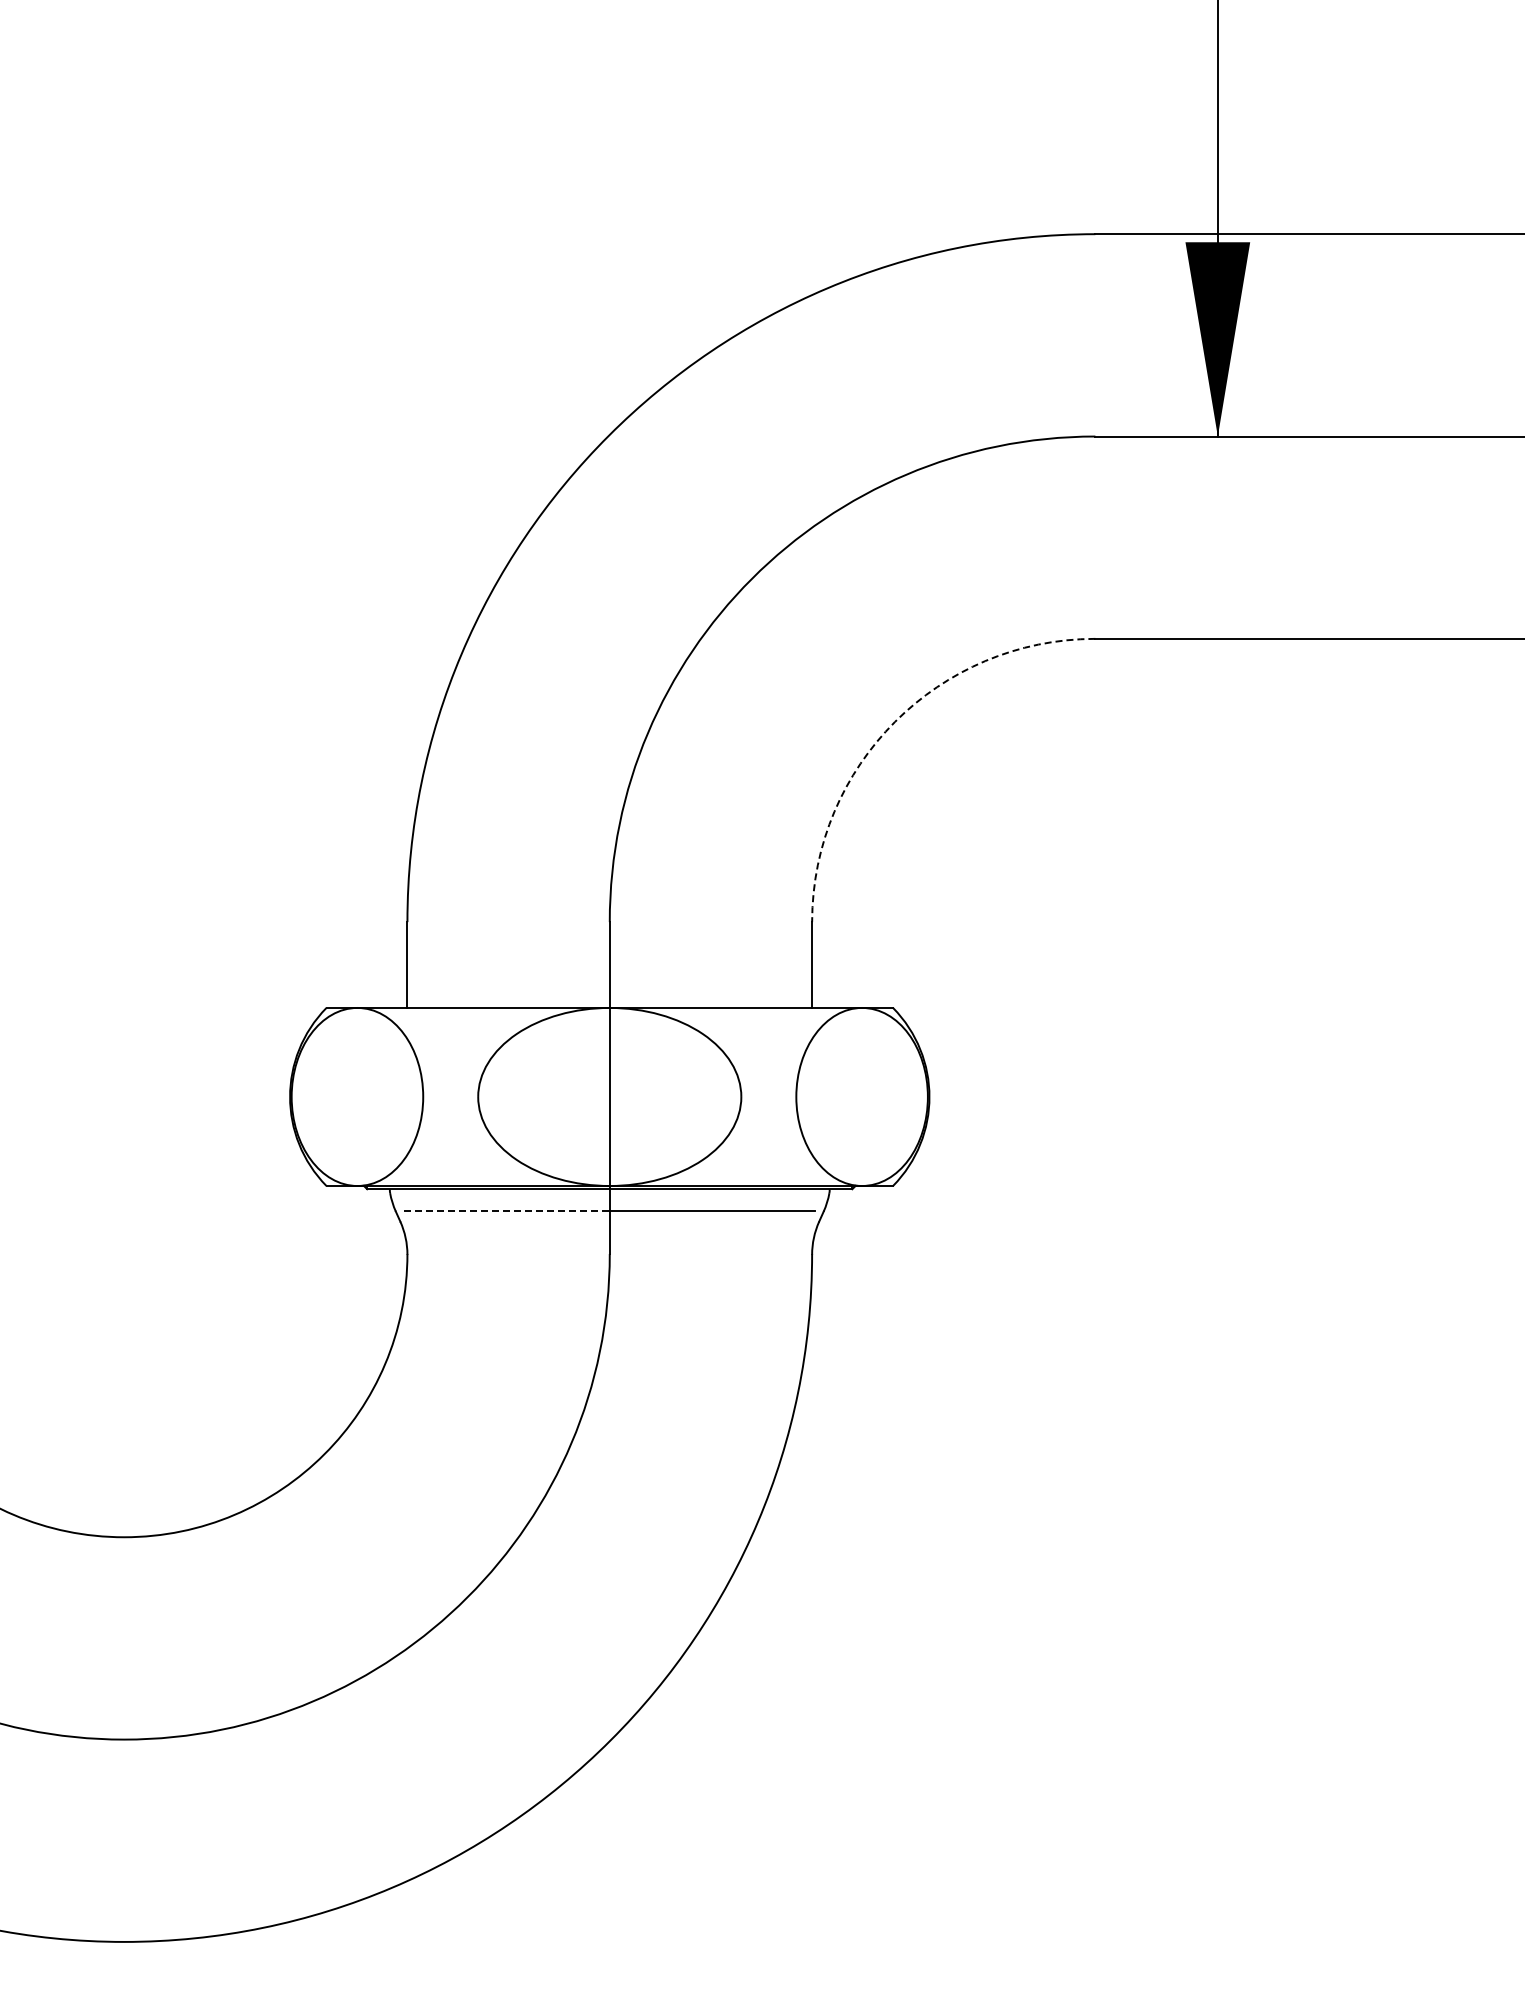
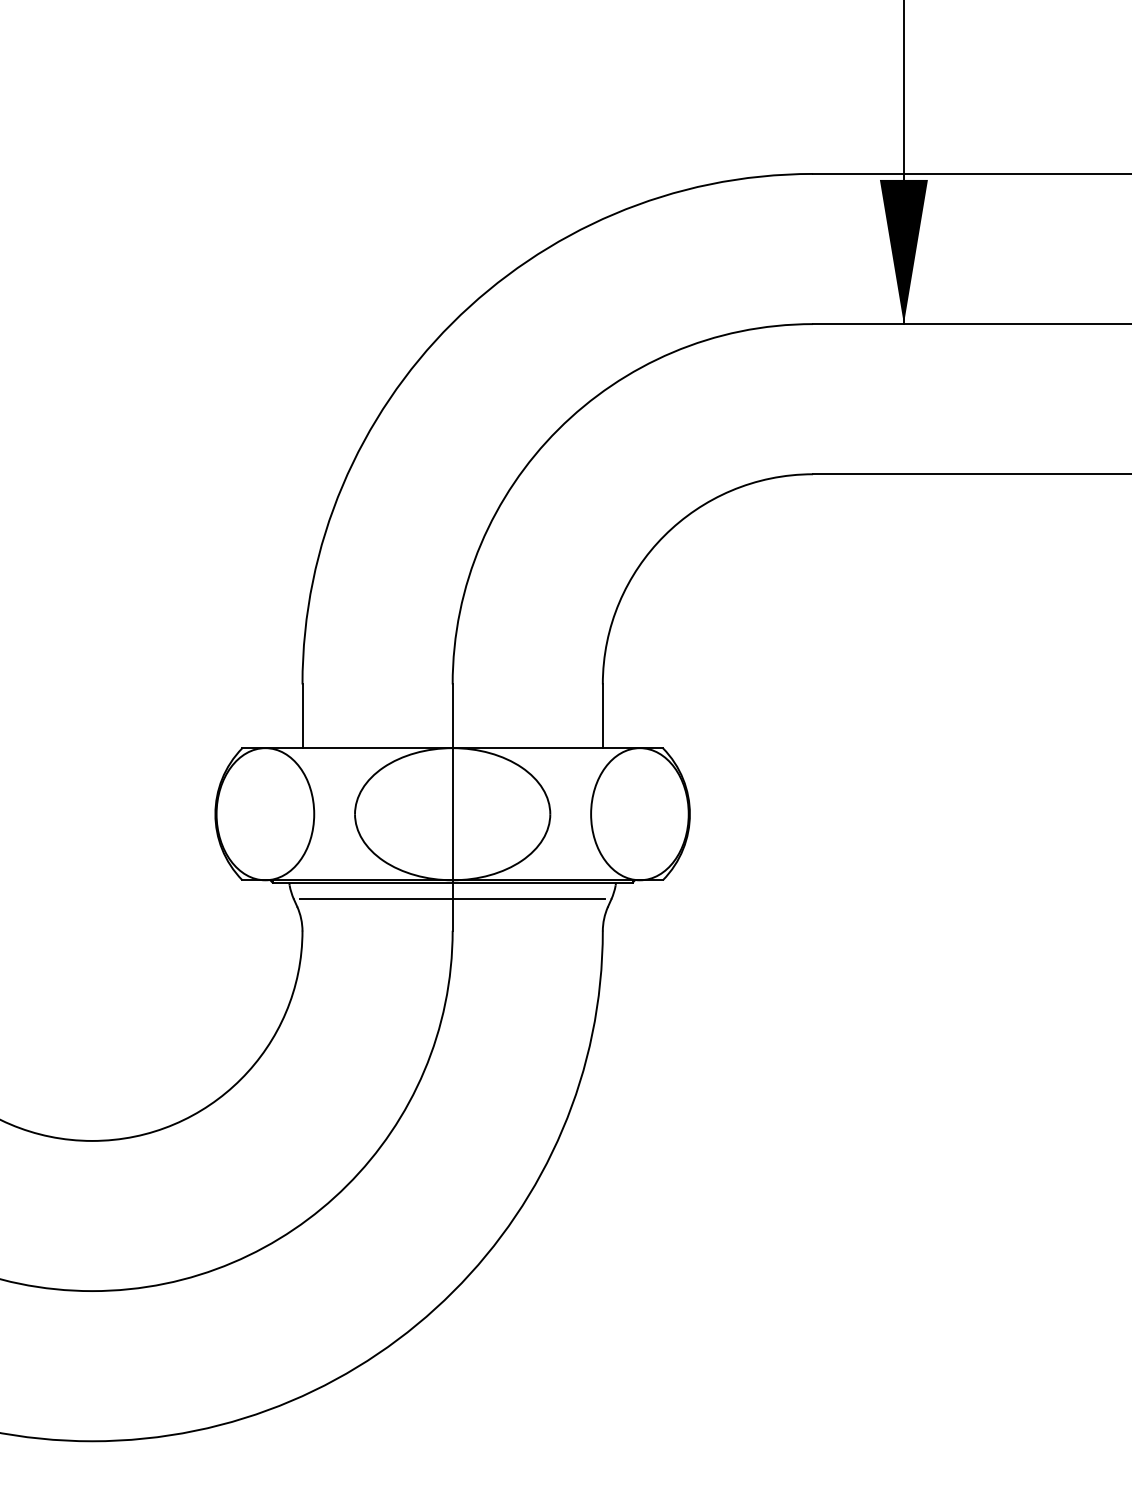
arc: (895, 721) -> (664, 535), dashed -> solid
line: (506, 1211) -> (376, 899), dashed -> solid

